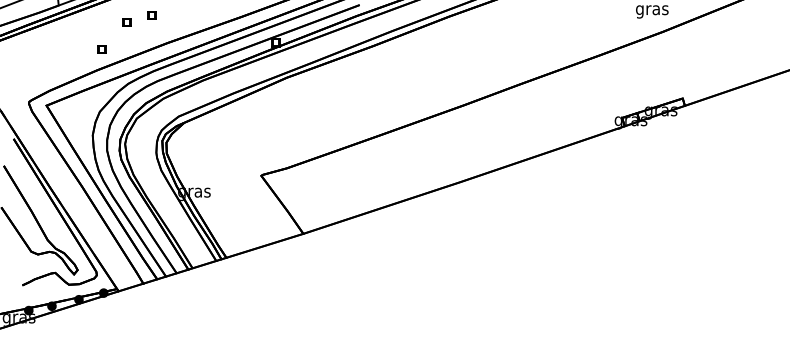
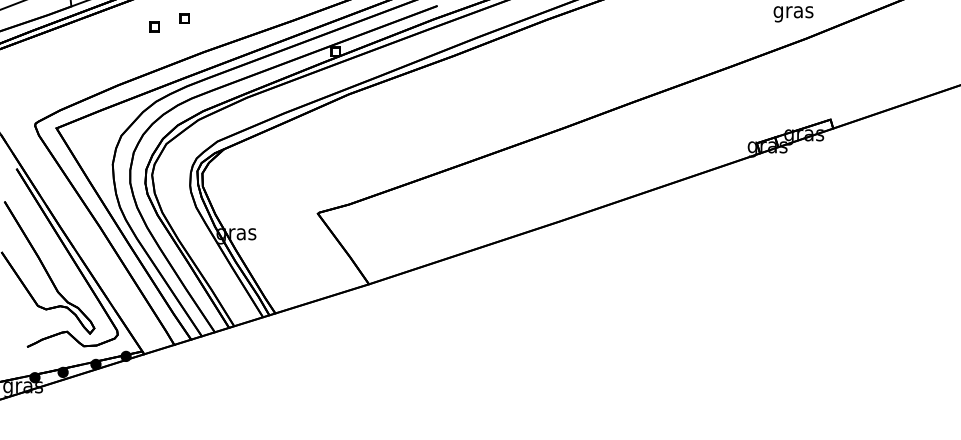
part: (101, 49) -> (123, 60), removed

